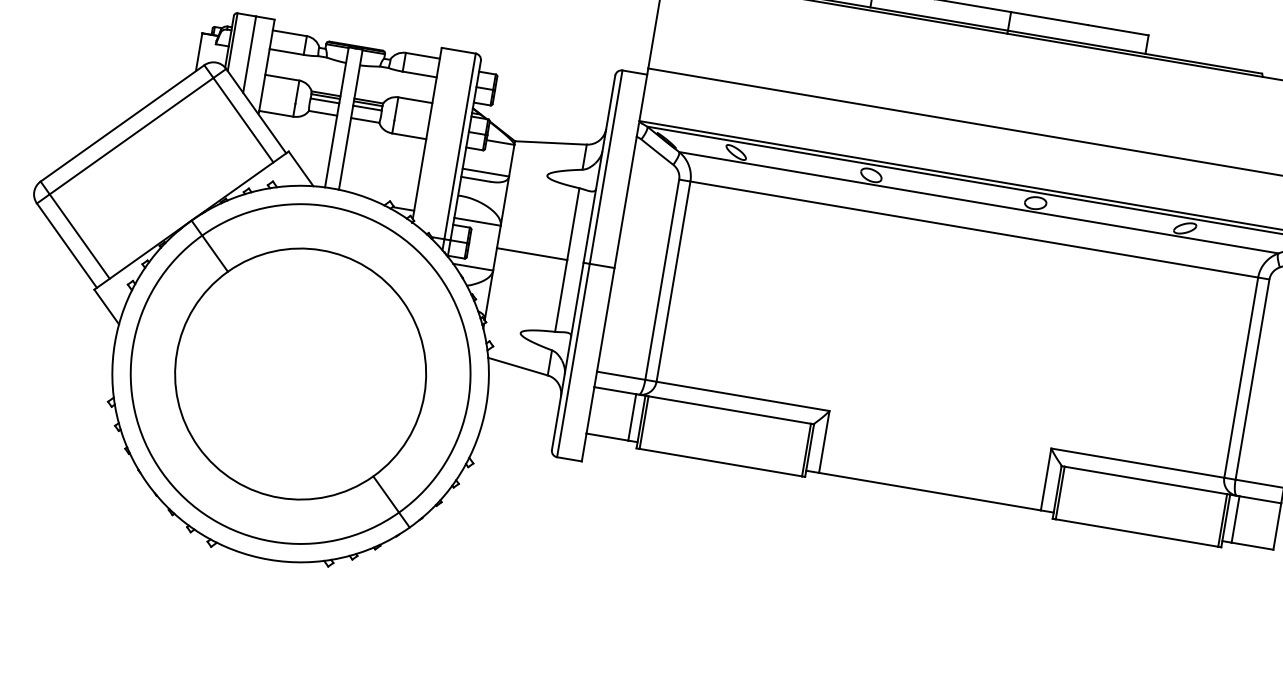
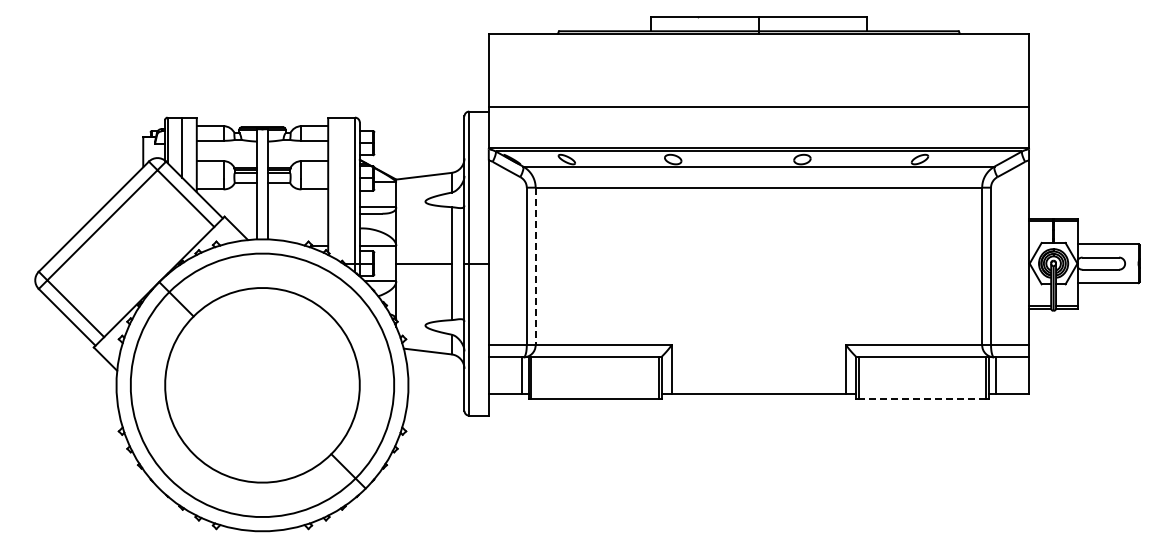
line: (673, 281) -> (535, 266), solid -> dashed
line: (1136, 532) -> (922, 398), solid -> dashed

